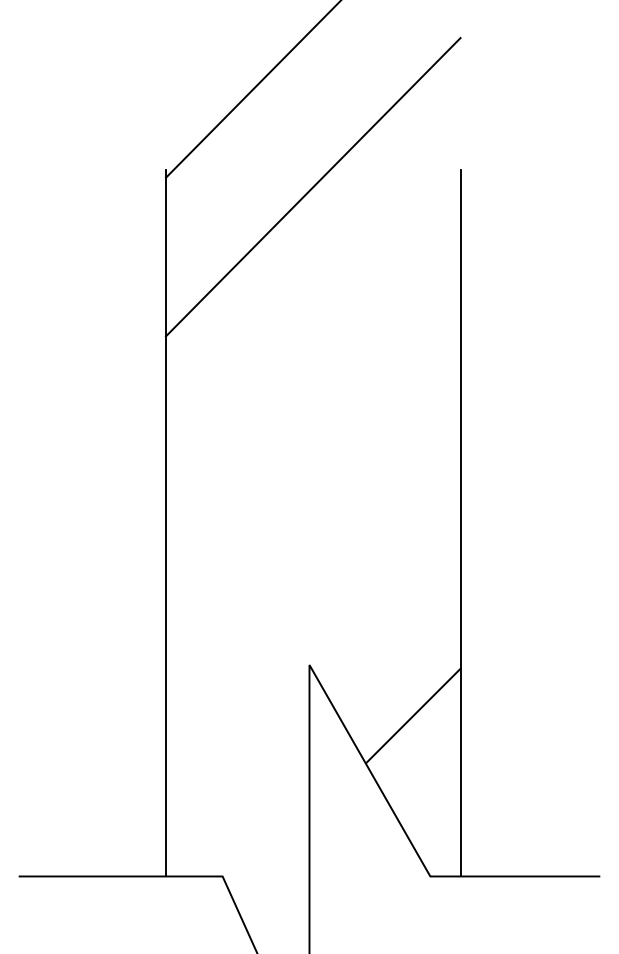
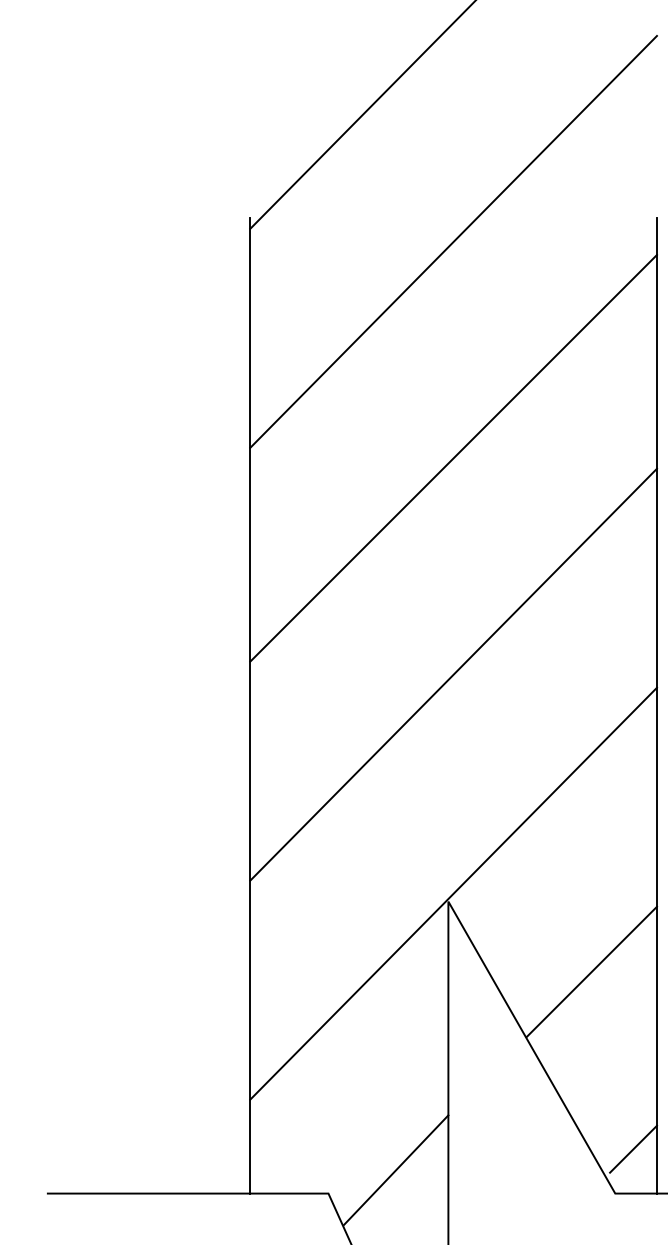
line: (312, 343) -> (452, 457), added
line: (312, 500) -> (452, 674), added
line: (312, 659) -> (452, 894), added
line: (443, 844) -> (633, 1149), added
line: (271, 859) -> (395, 1170), added

